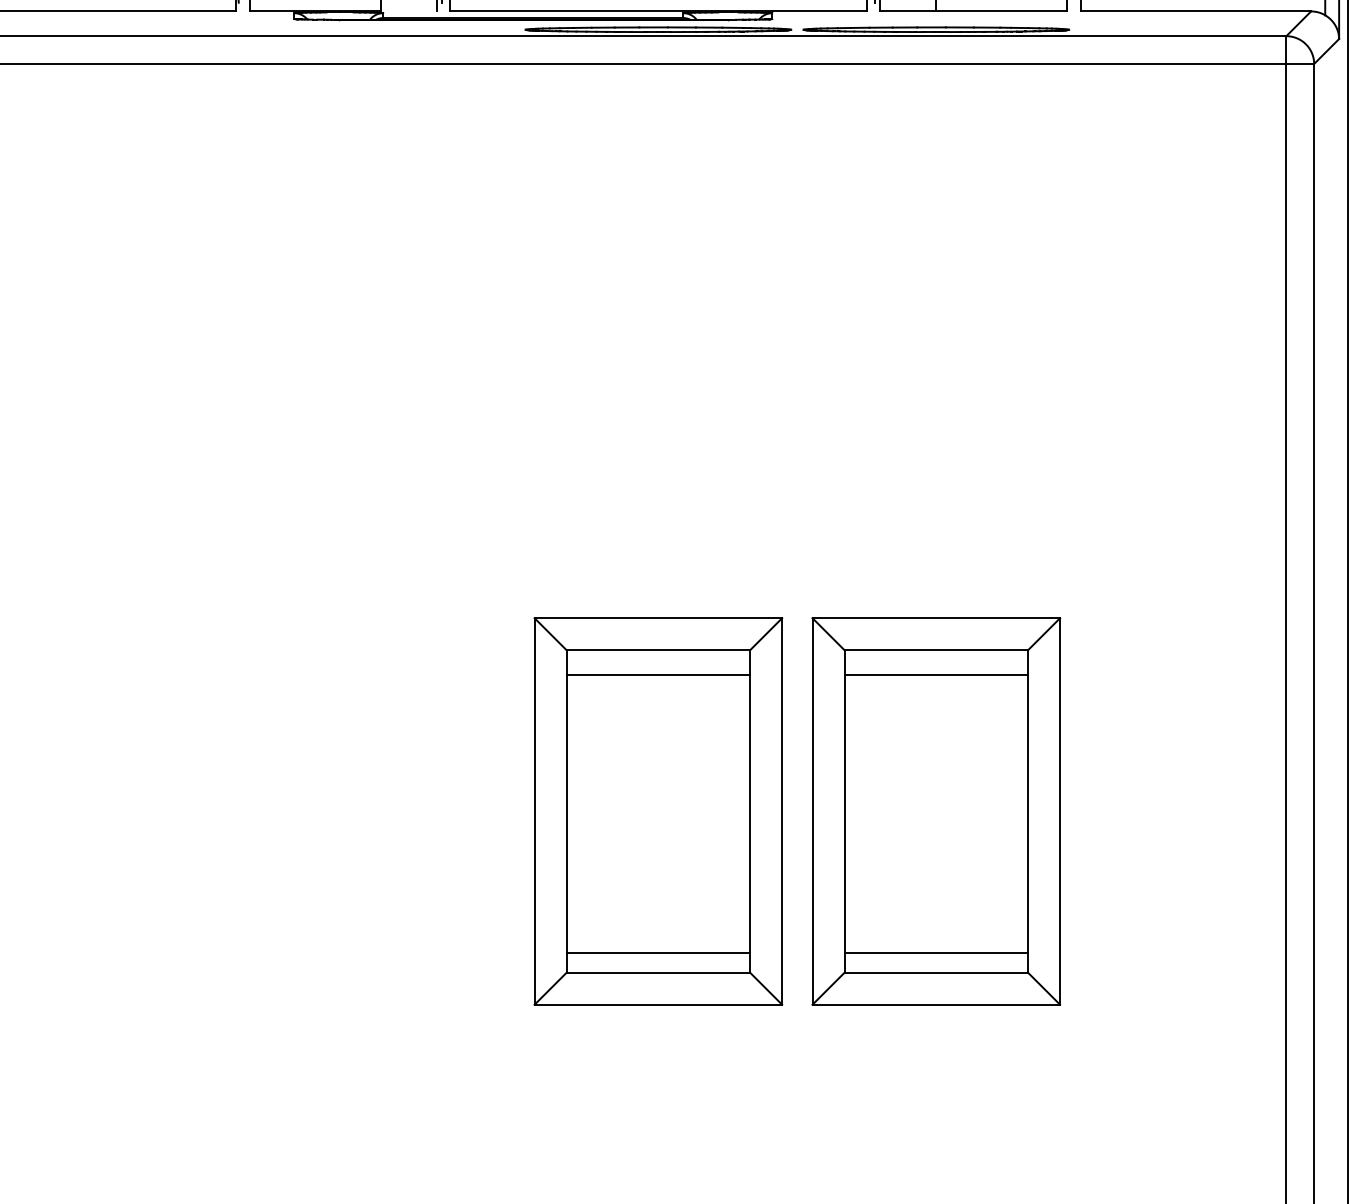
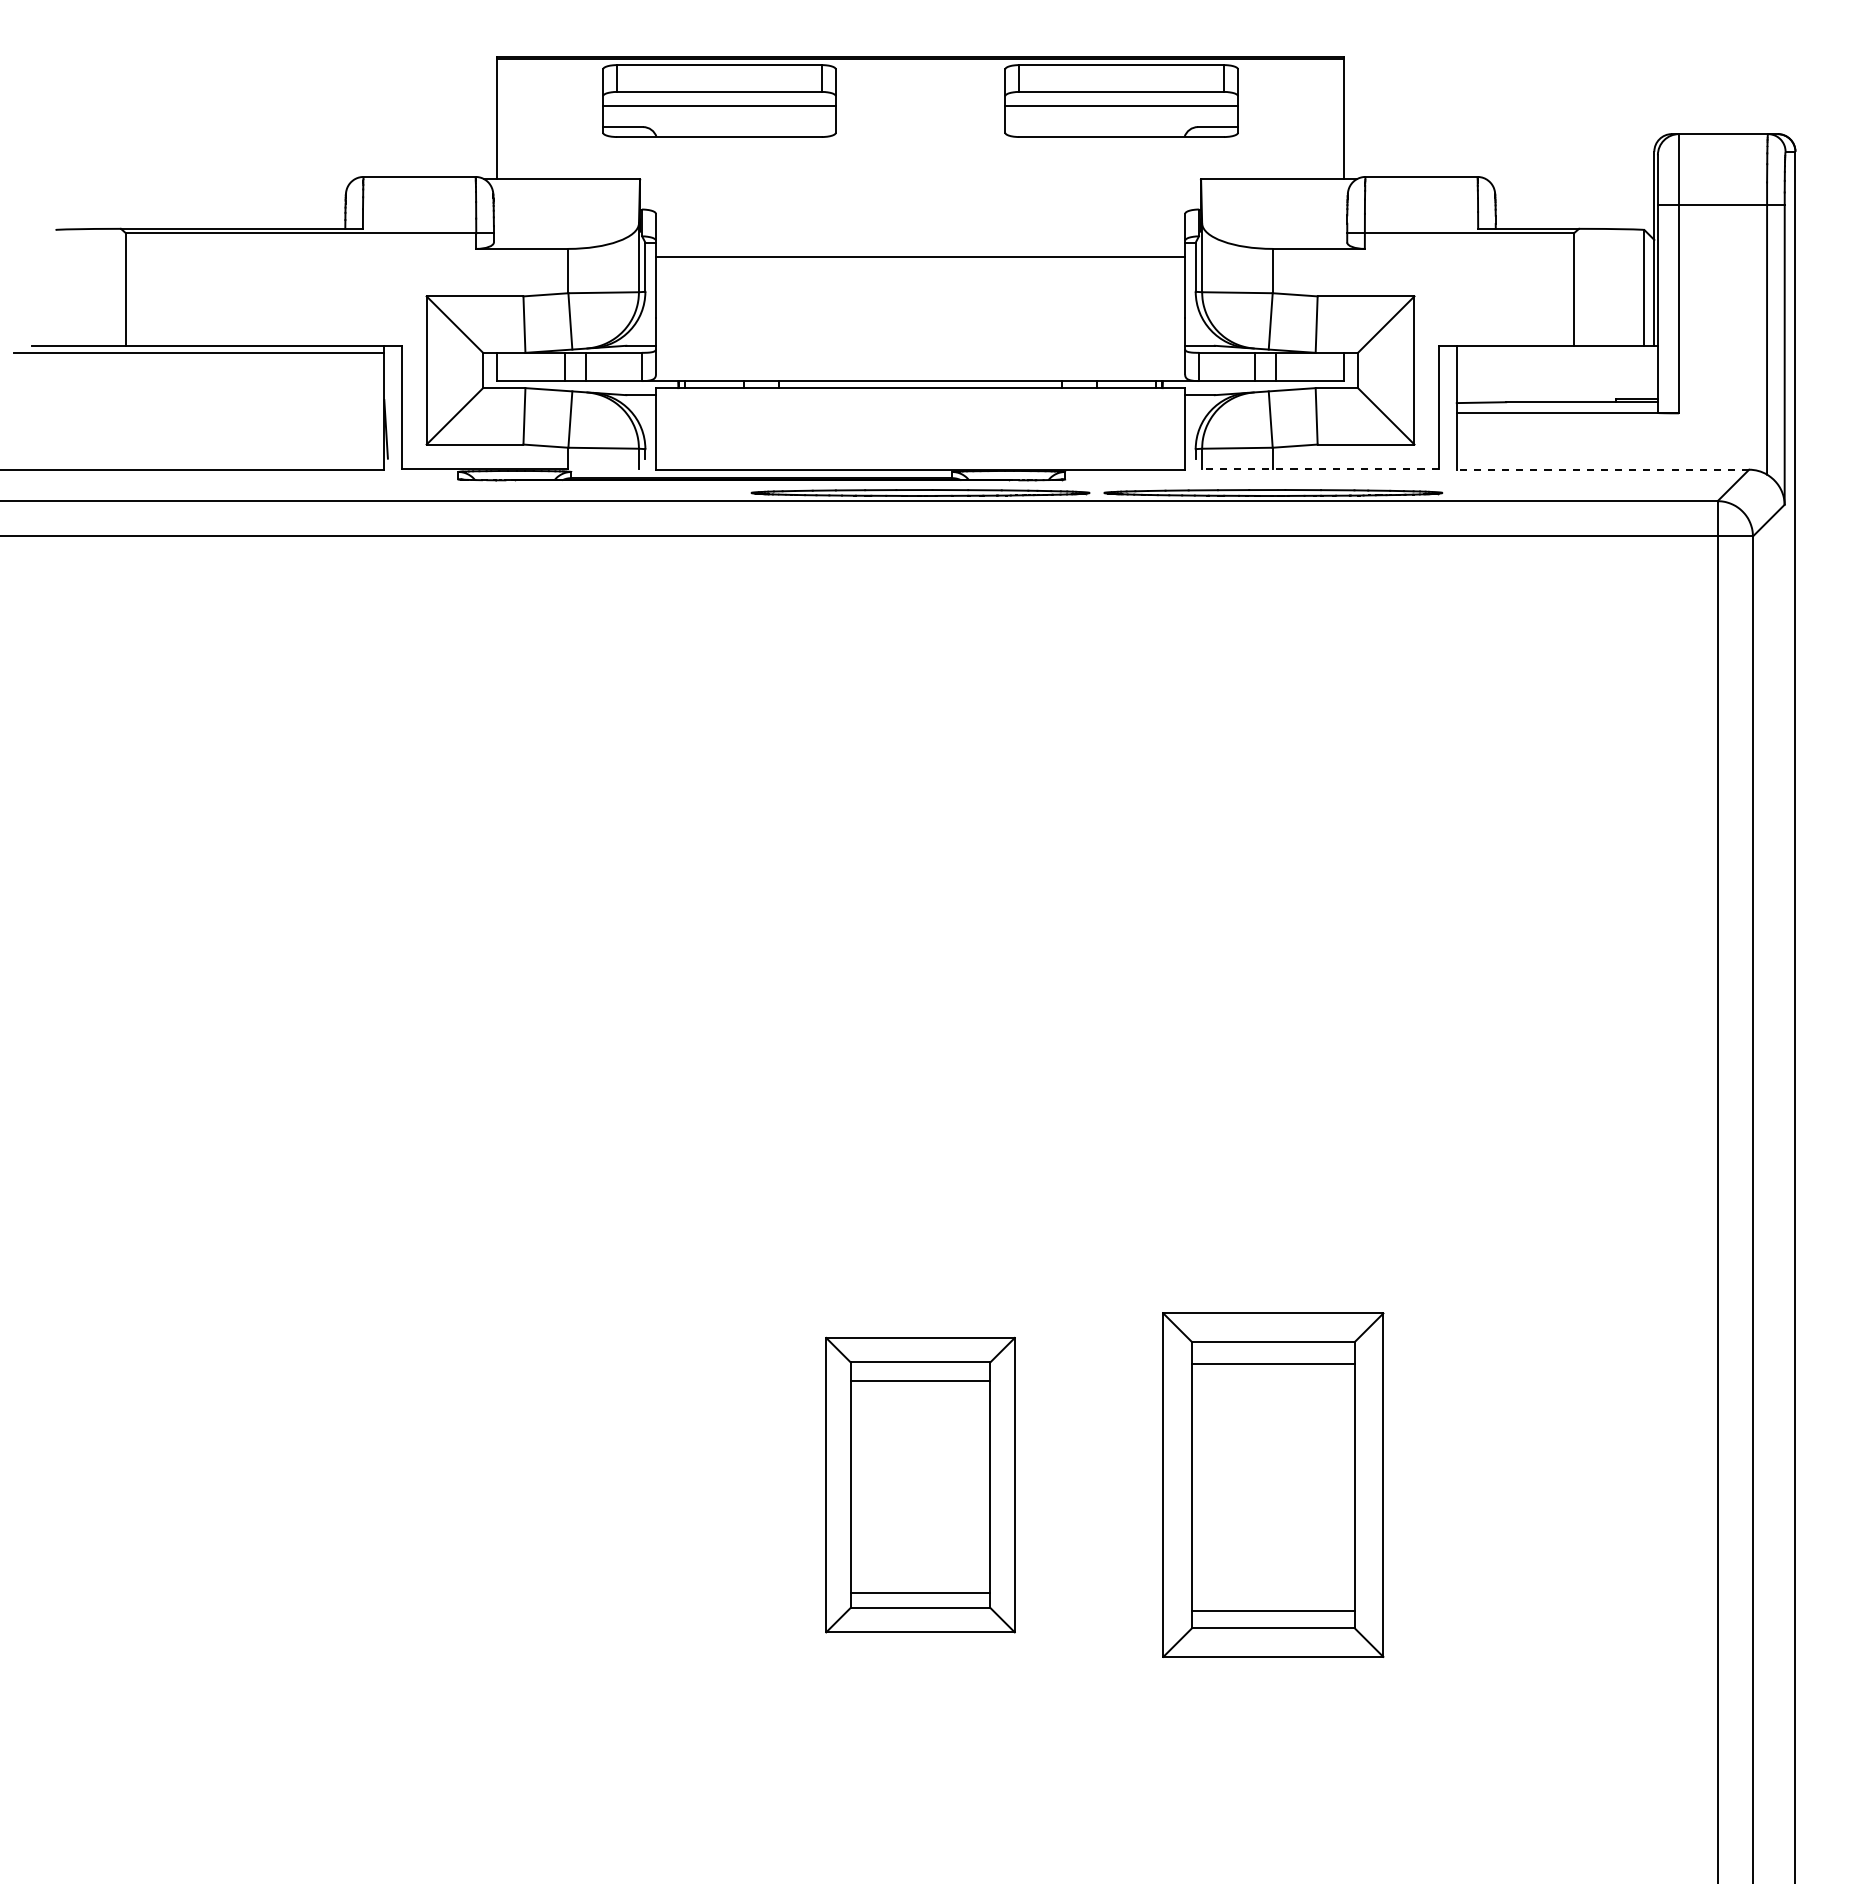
line: (972, 11) -> (1319, 469), solid -> dashed
line: (1195, 11) -> (1602, 469), solid -> dashed
part: (658, 810) -> (920, 1484), size x0.6
part: (936, 810) -> (1273, 1484), size x0.7

